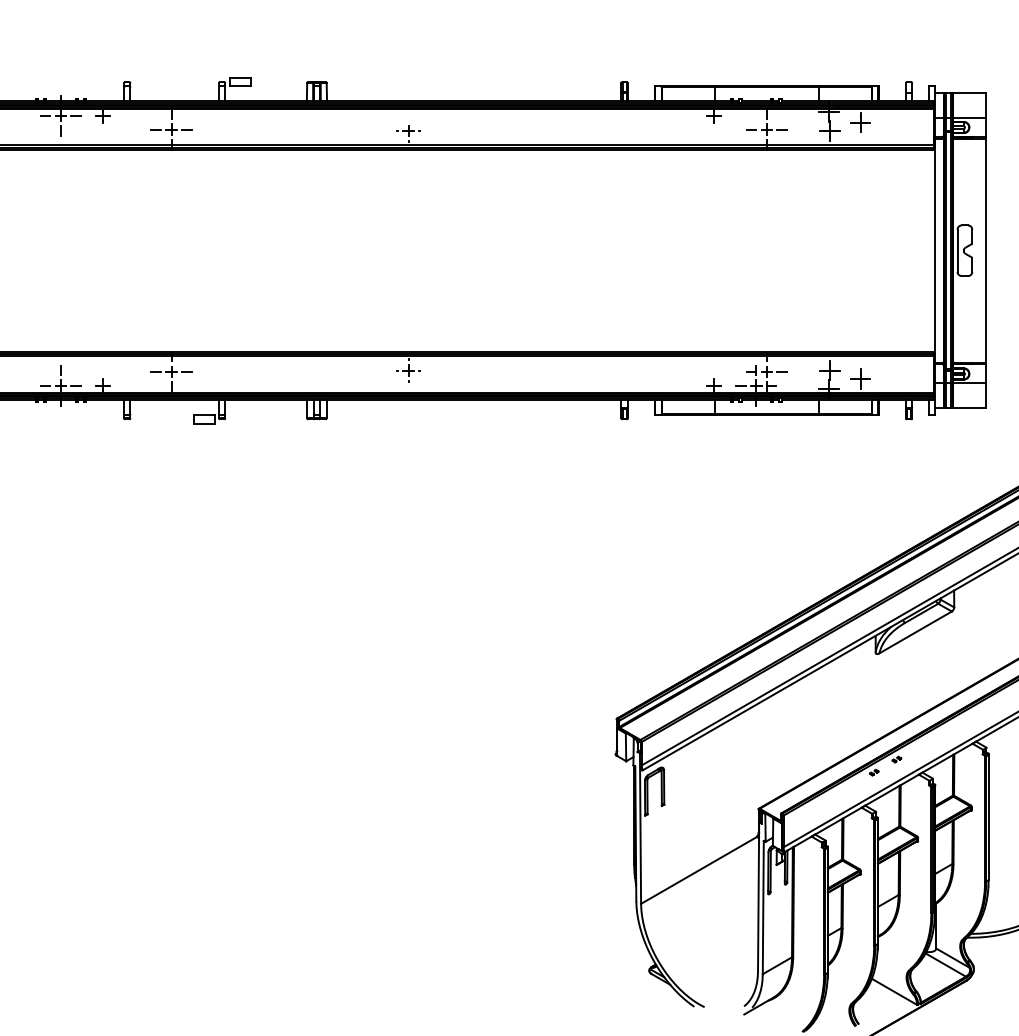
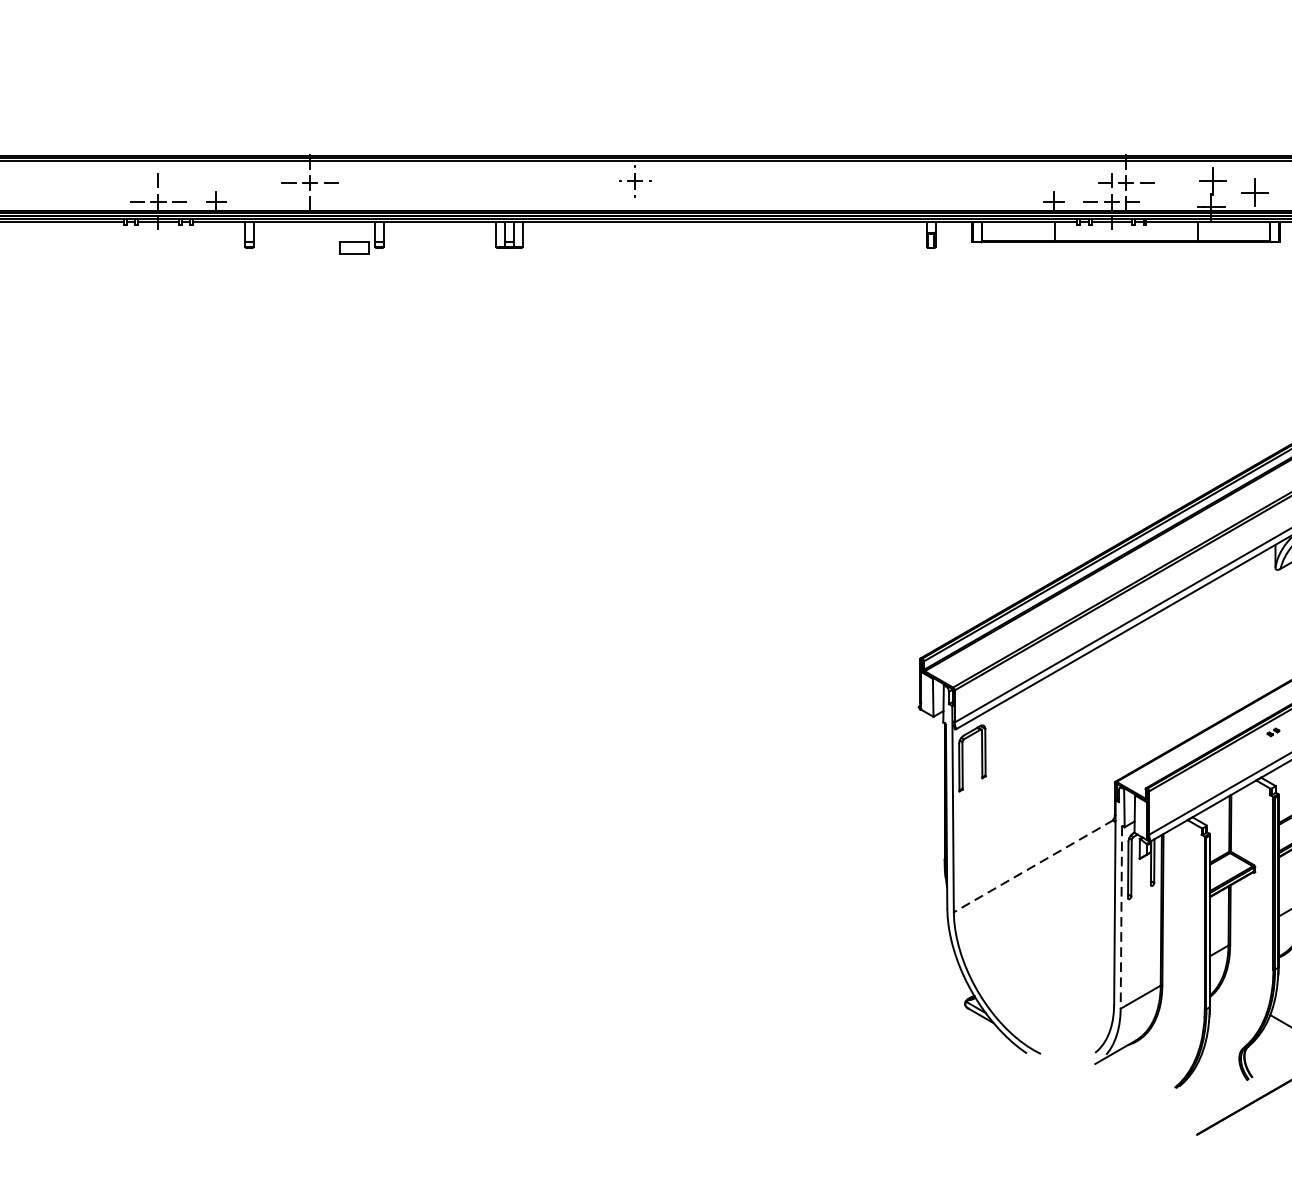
line: (698, 870) -> (1032, 866), solid -> dashed
line: (763, 908) -> (1121, 918), solid -> dashed

